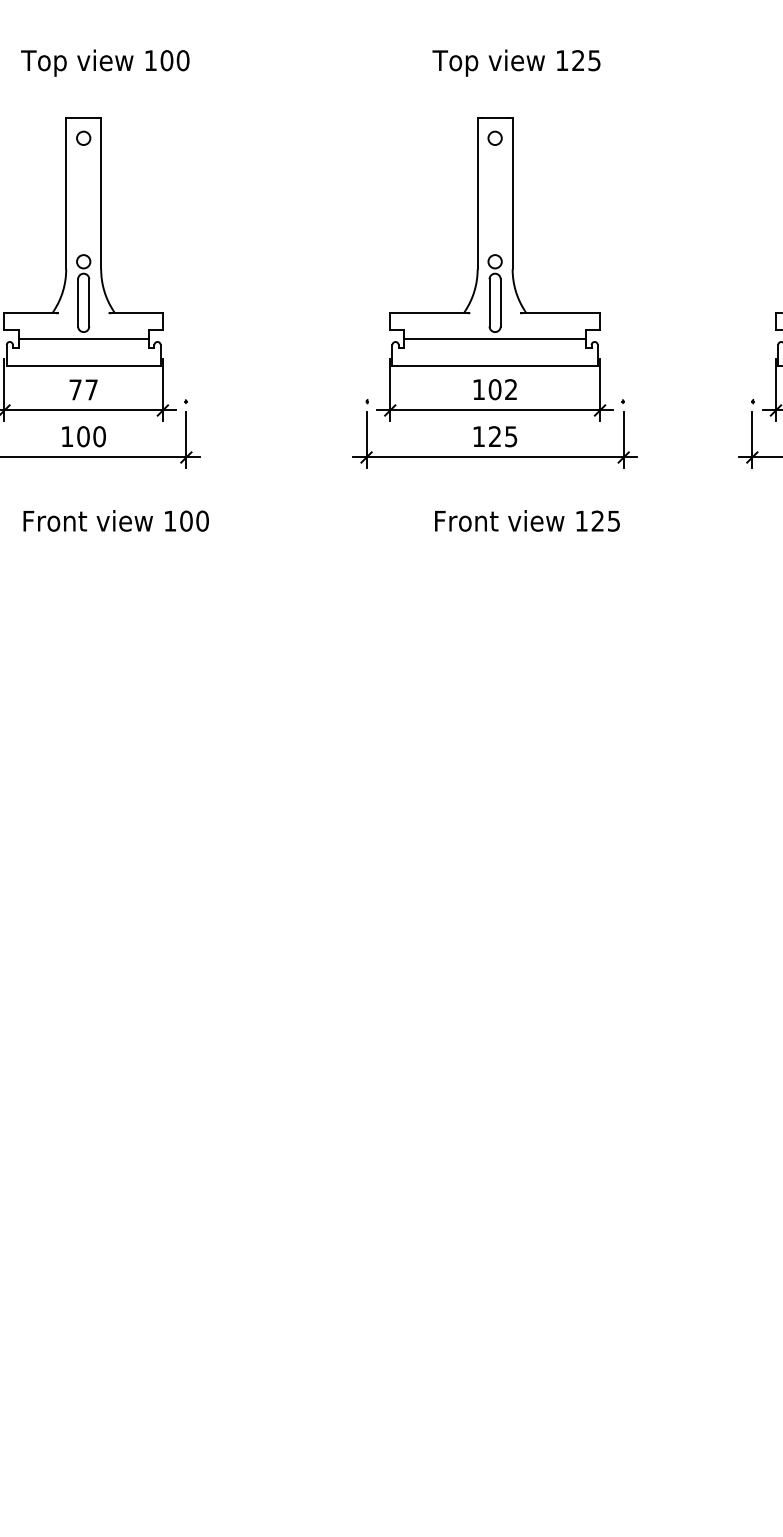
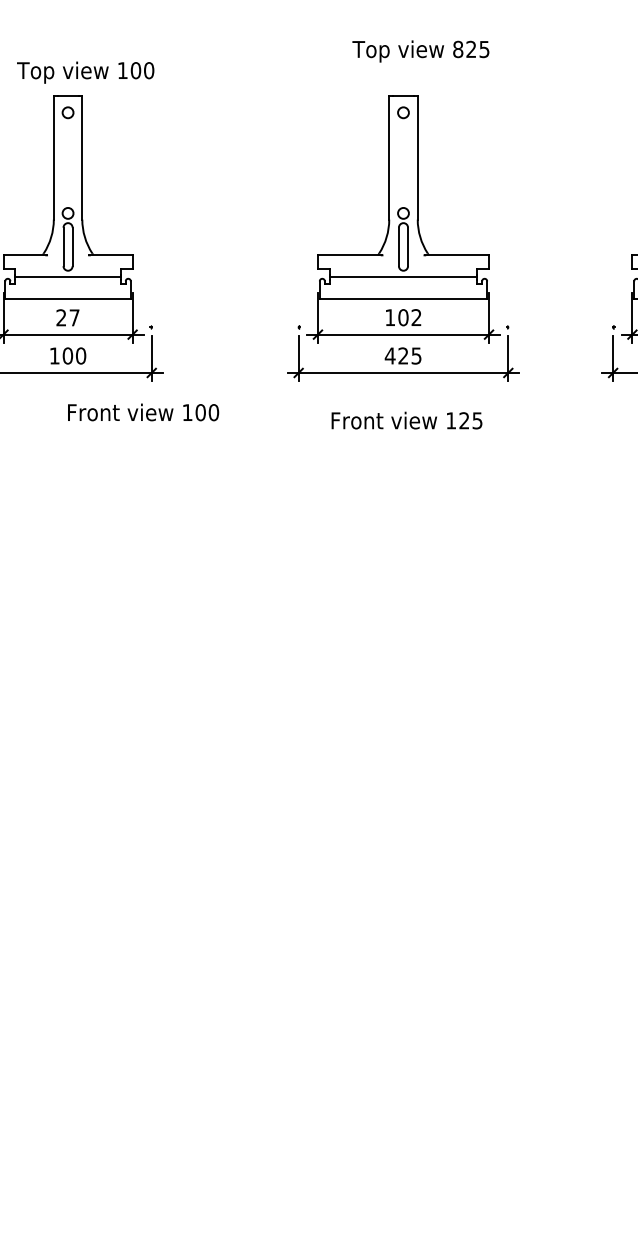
text: (562, 60) -> (458, 49), 125 -> 825
text: (105, 62) -> (85, 72), moved
text: (75, 389) -> (61, 317), 77 -> 27
text: (478, 436) -> (389, 355), 125 -> 425
text: (115, 520) -> (142, 412), moved
text: (527, 520) -> (407, 420), moved

